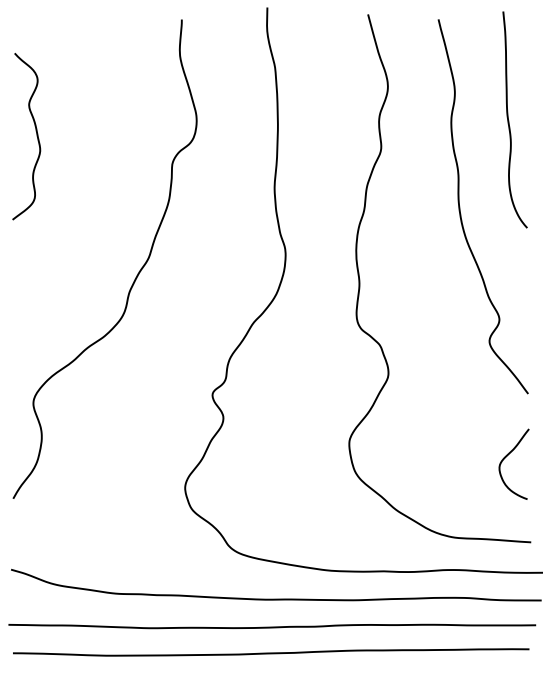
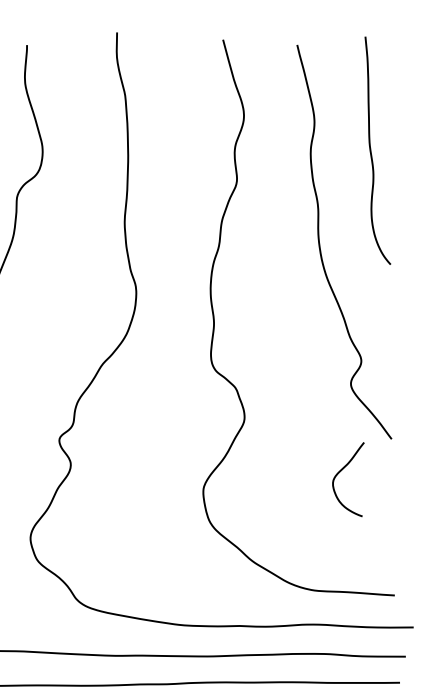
curve: (507, 456) -> (341, 471), moved

